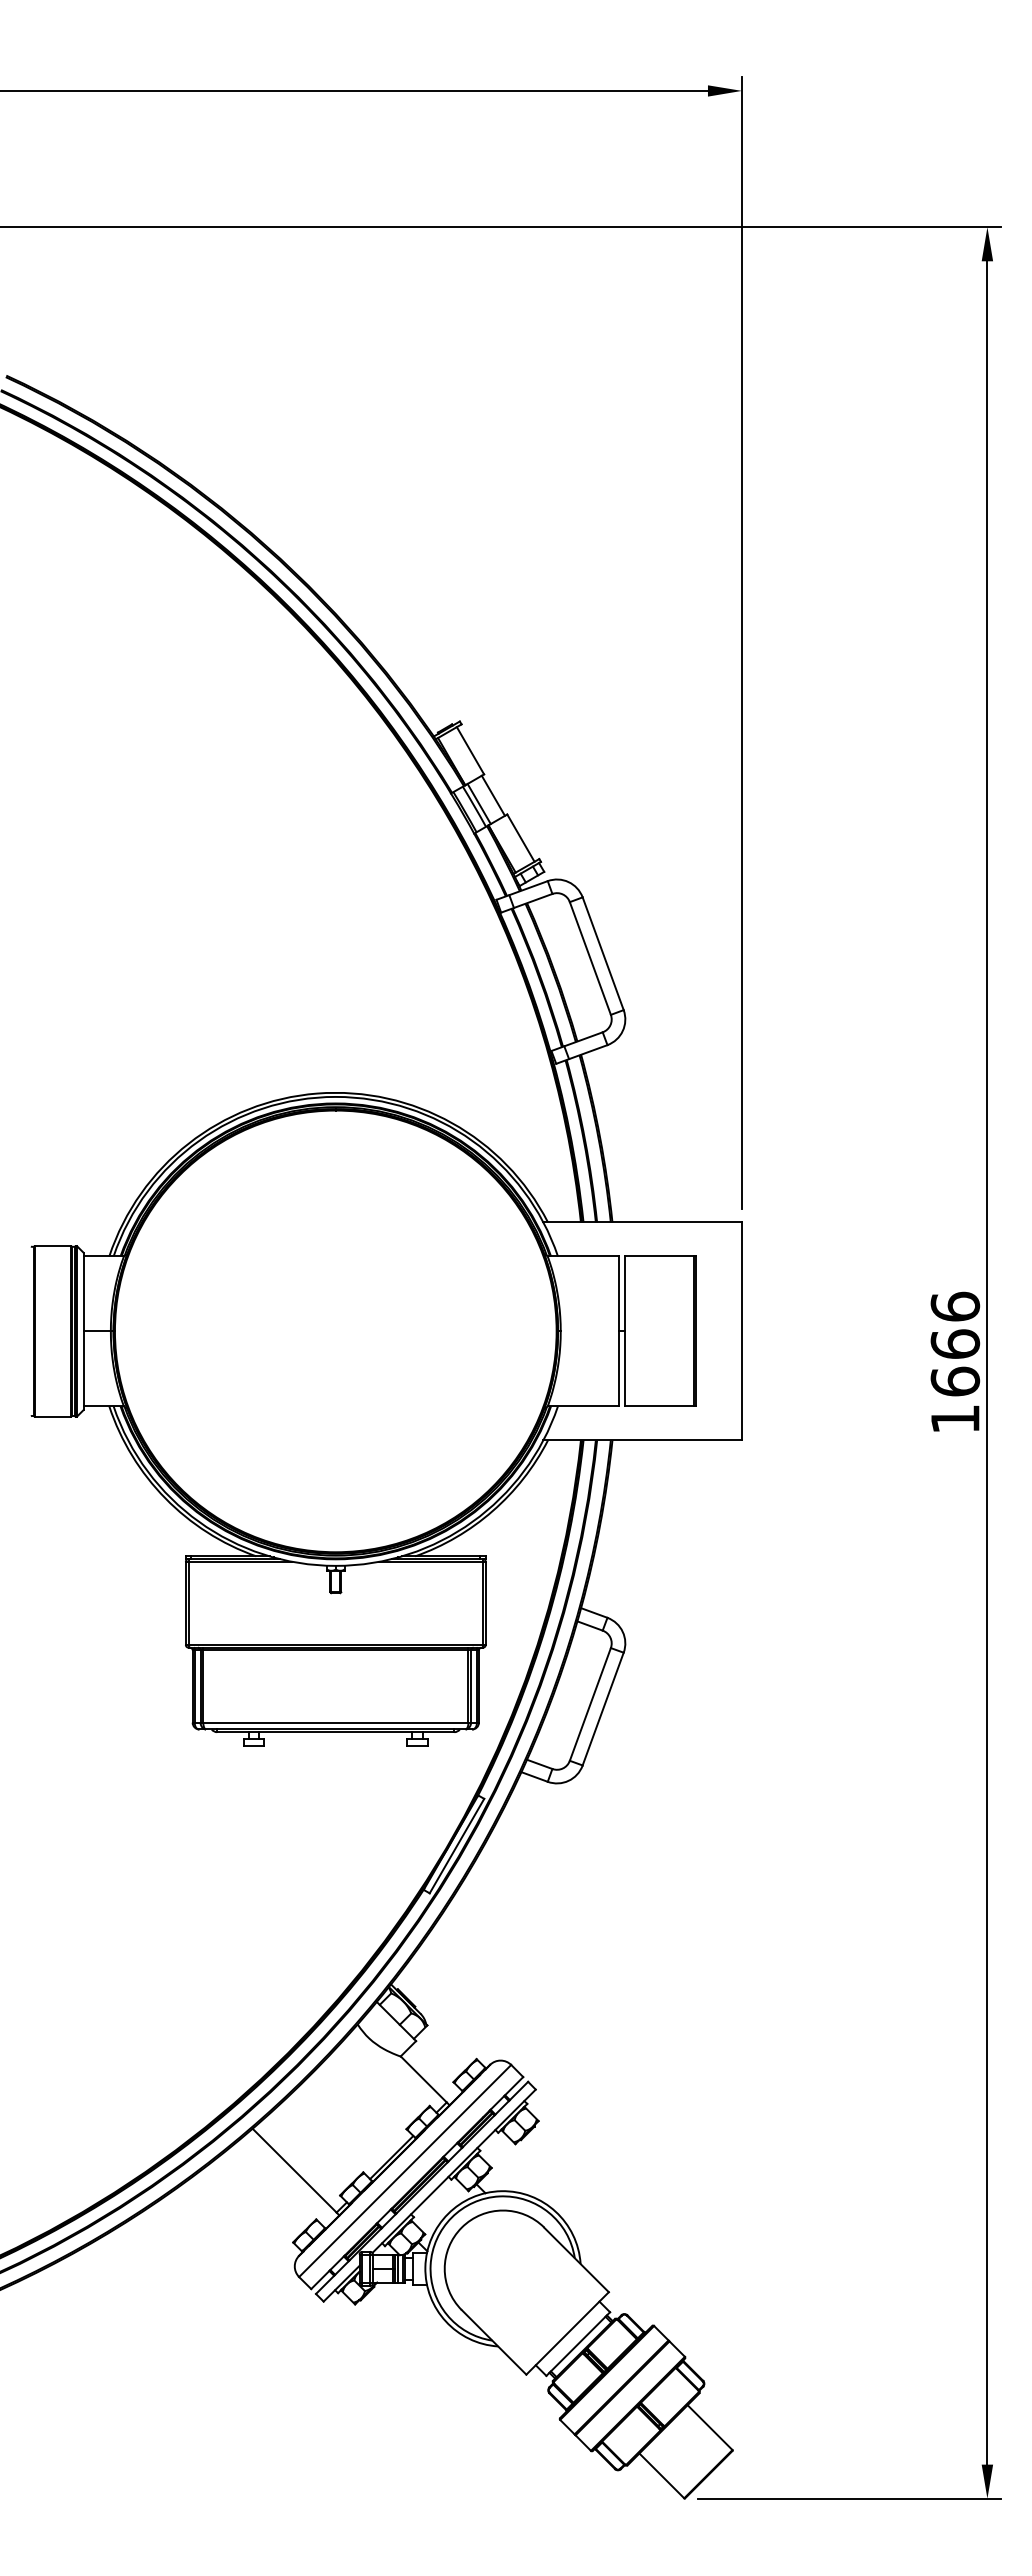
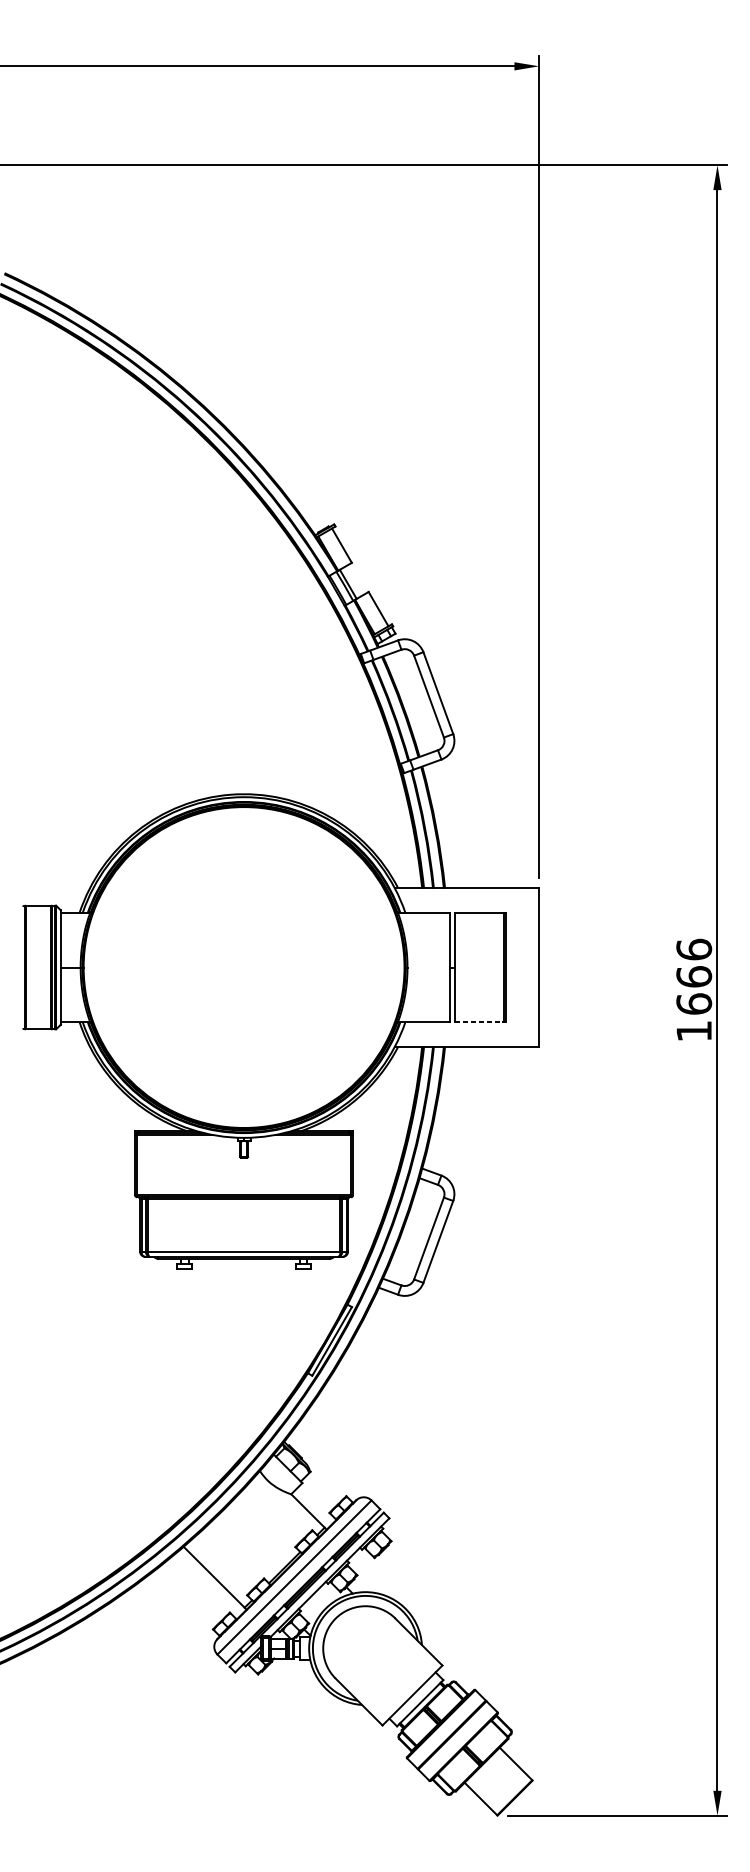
line: (492, 795) -> (357, 578), removed
line: (661, 1406) -> (480, 1022), solid -> dashed

